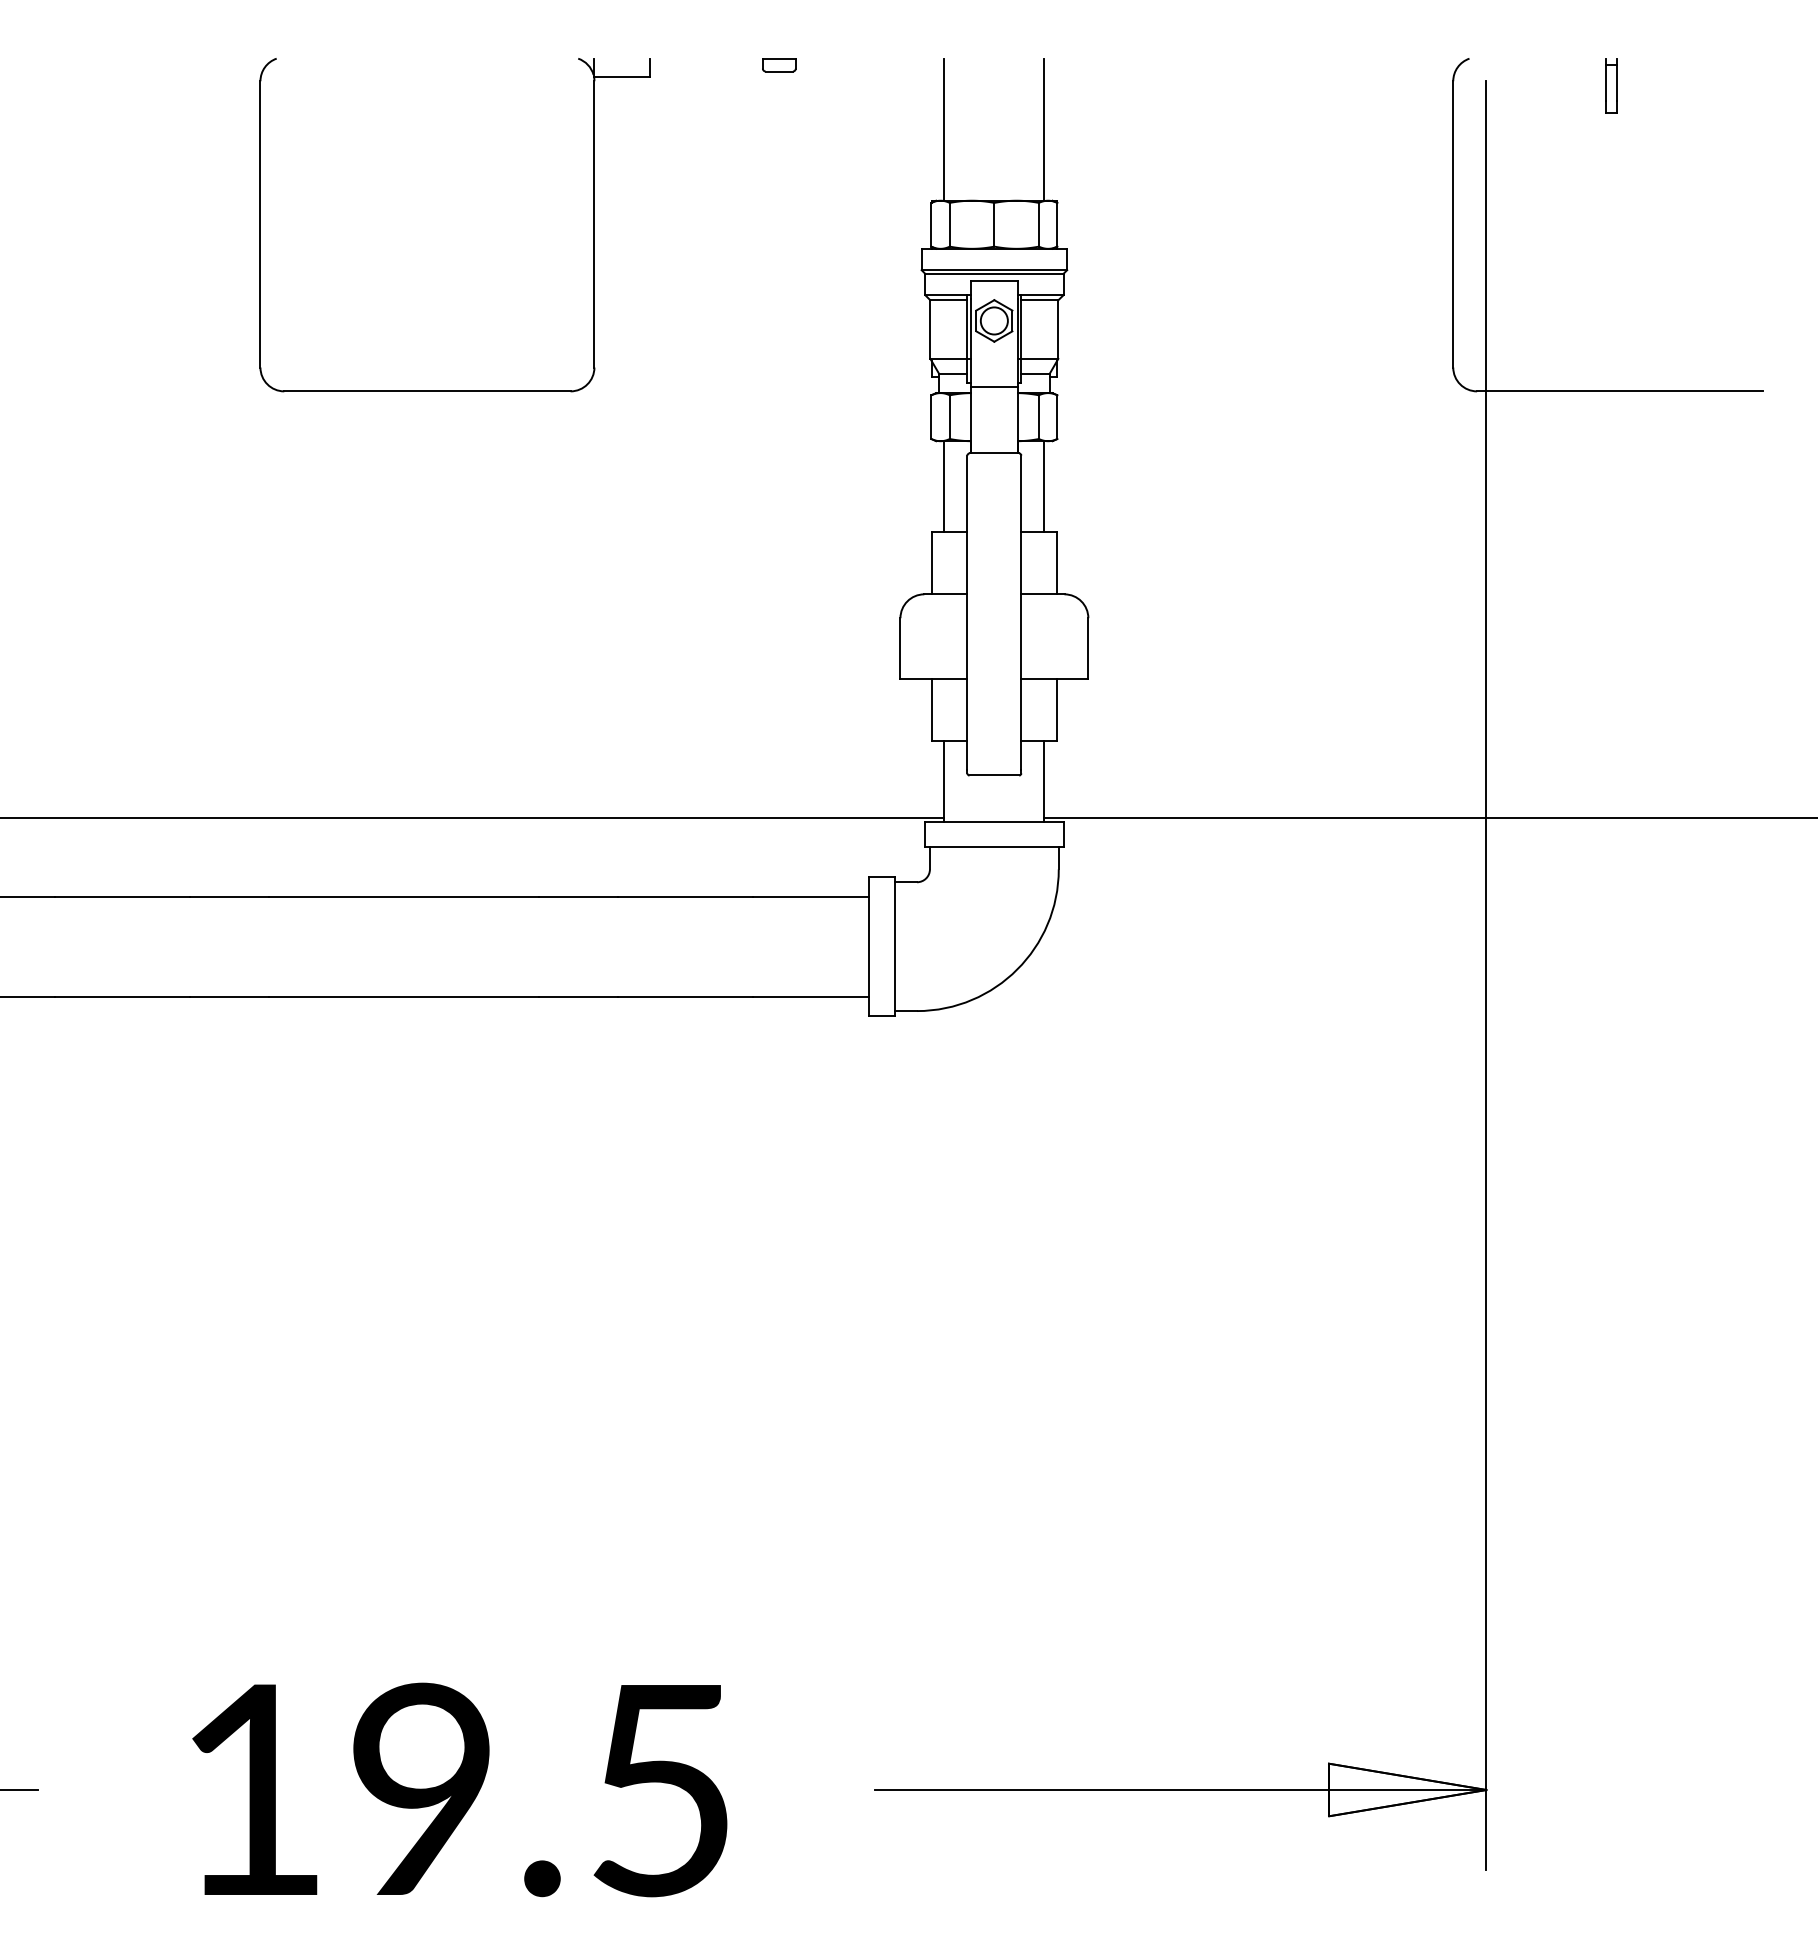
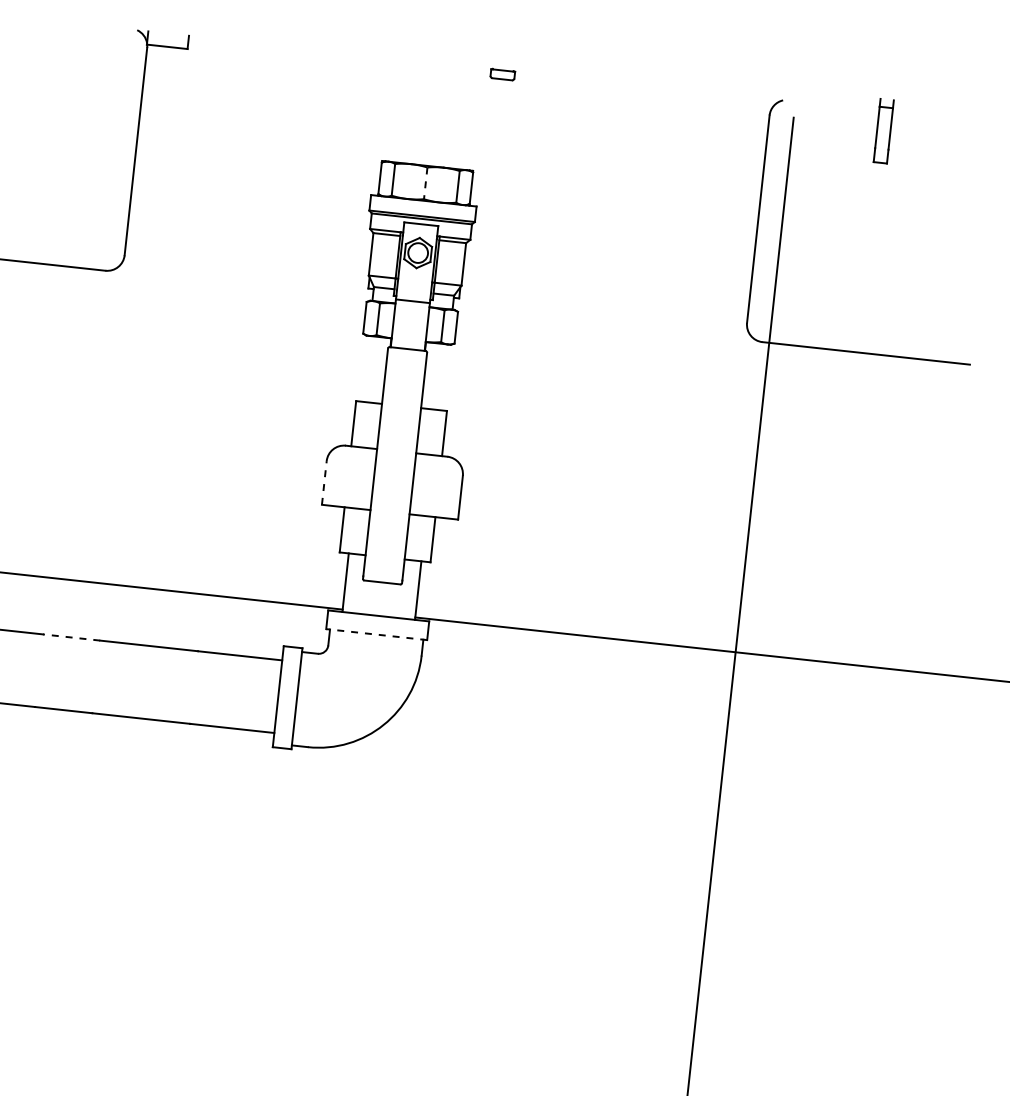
part: (779, 65) -> (502, 74), moved
part: (1611, 85) -> (883, 131), size x1.6
line: (944, 129) -> (397, 110), removed
line: (1044, 129) -> (469, 118), removed
line: (994, 224) -> (425, 183), solid -> dashed
line: (944, 486) -> (368, 369), removed
line: (1044, 486) -> (441, 376), removed
line: (900, 647) -> (324, 482), solid -> dashed
line: (994, 847) -> (376, 634), solid -> dashed
line: (578, 896) -> (71, 637), solid -> dashed

